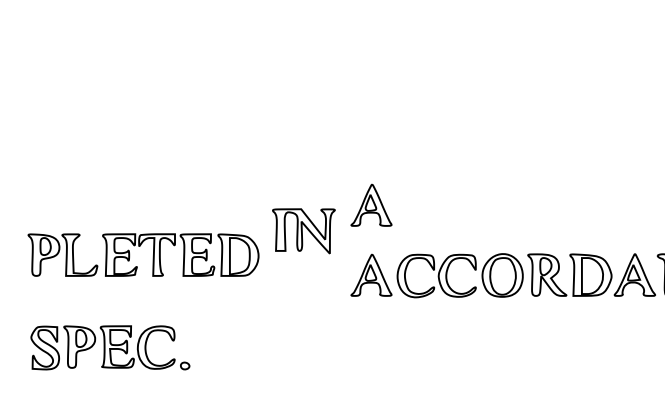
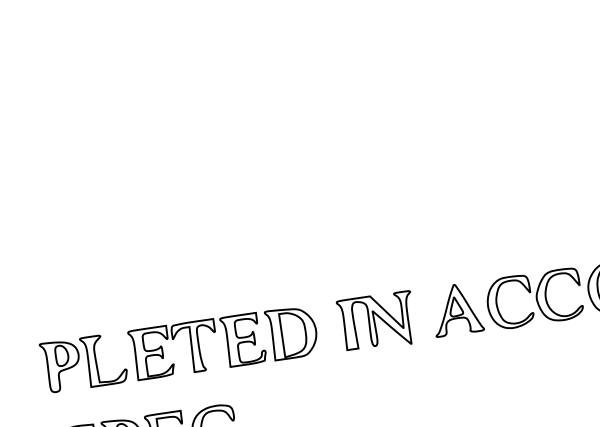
part: (371, 204) -> (444, 225), removed
part: (303, 231) -> (376, 322), moved
part: (140, 246) -> (174, 339), moved

